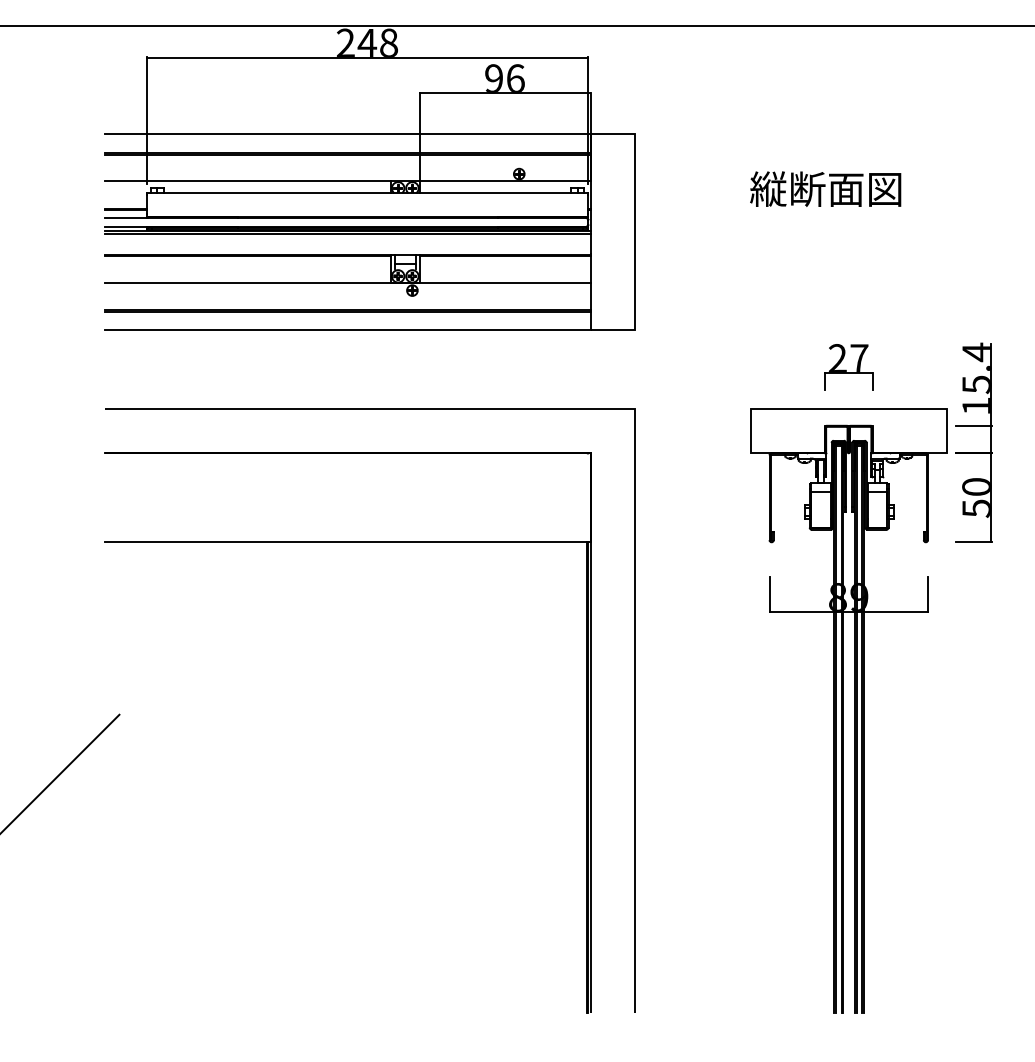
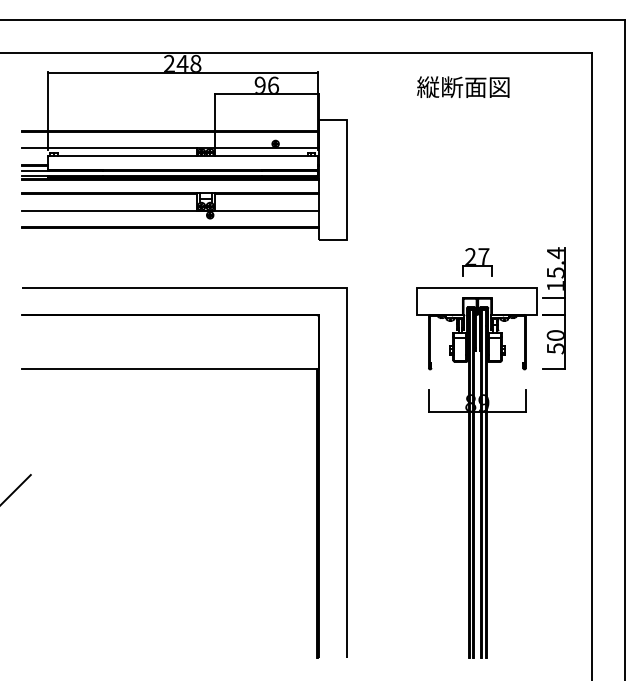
line: (347, 134) -> (170, 119), removed
text: (826, 188) -> (463, 86), moved
line: (347, 330) -> (170, 239), removed

